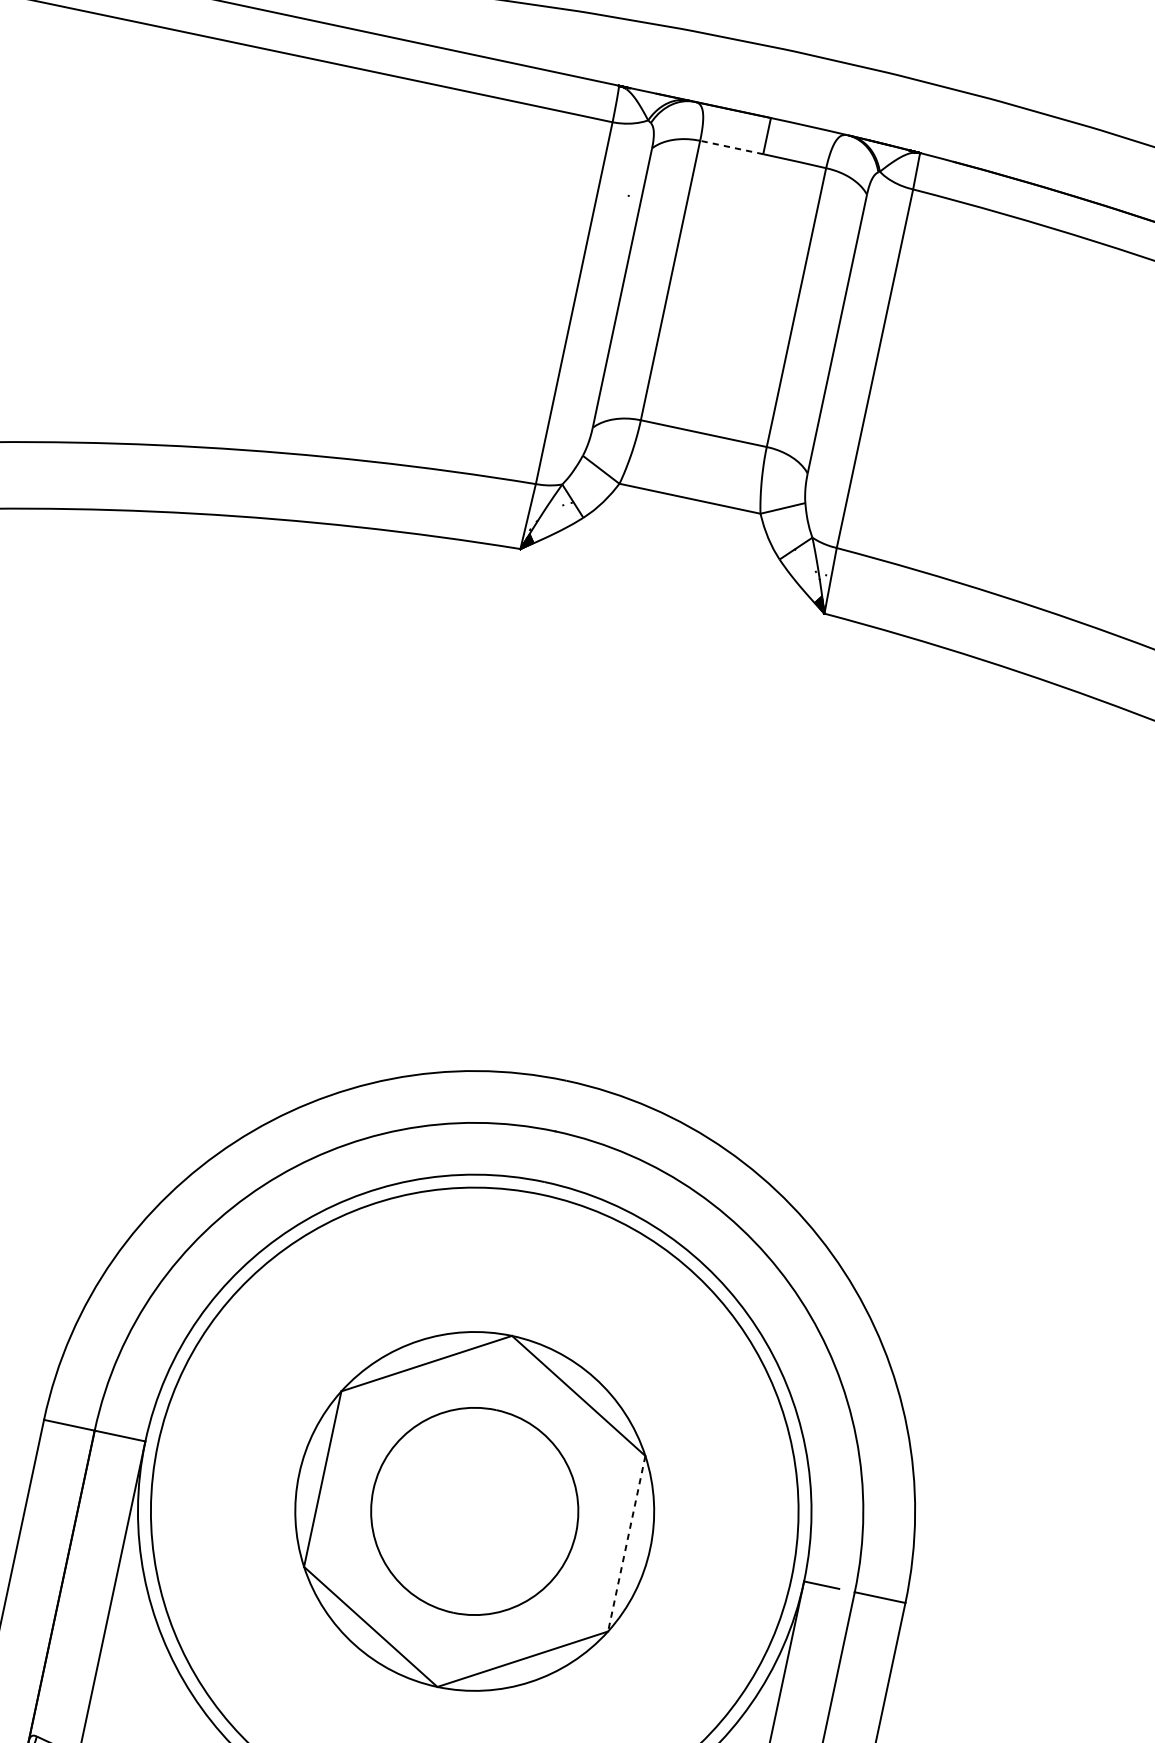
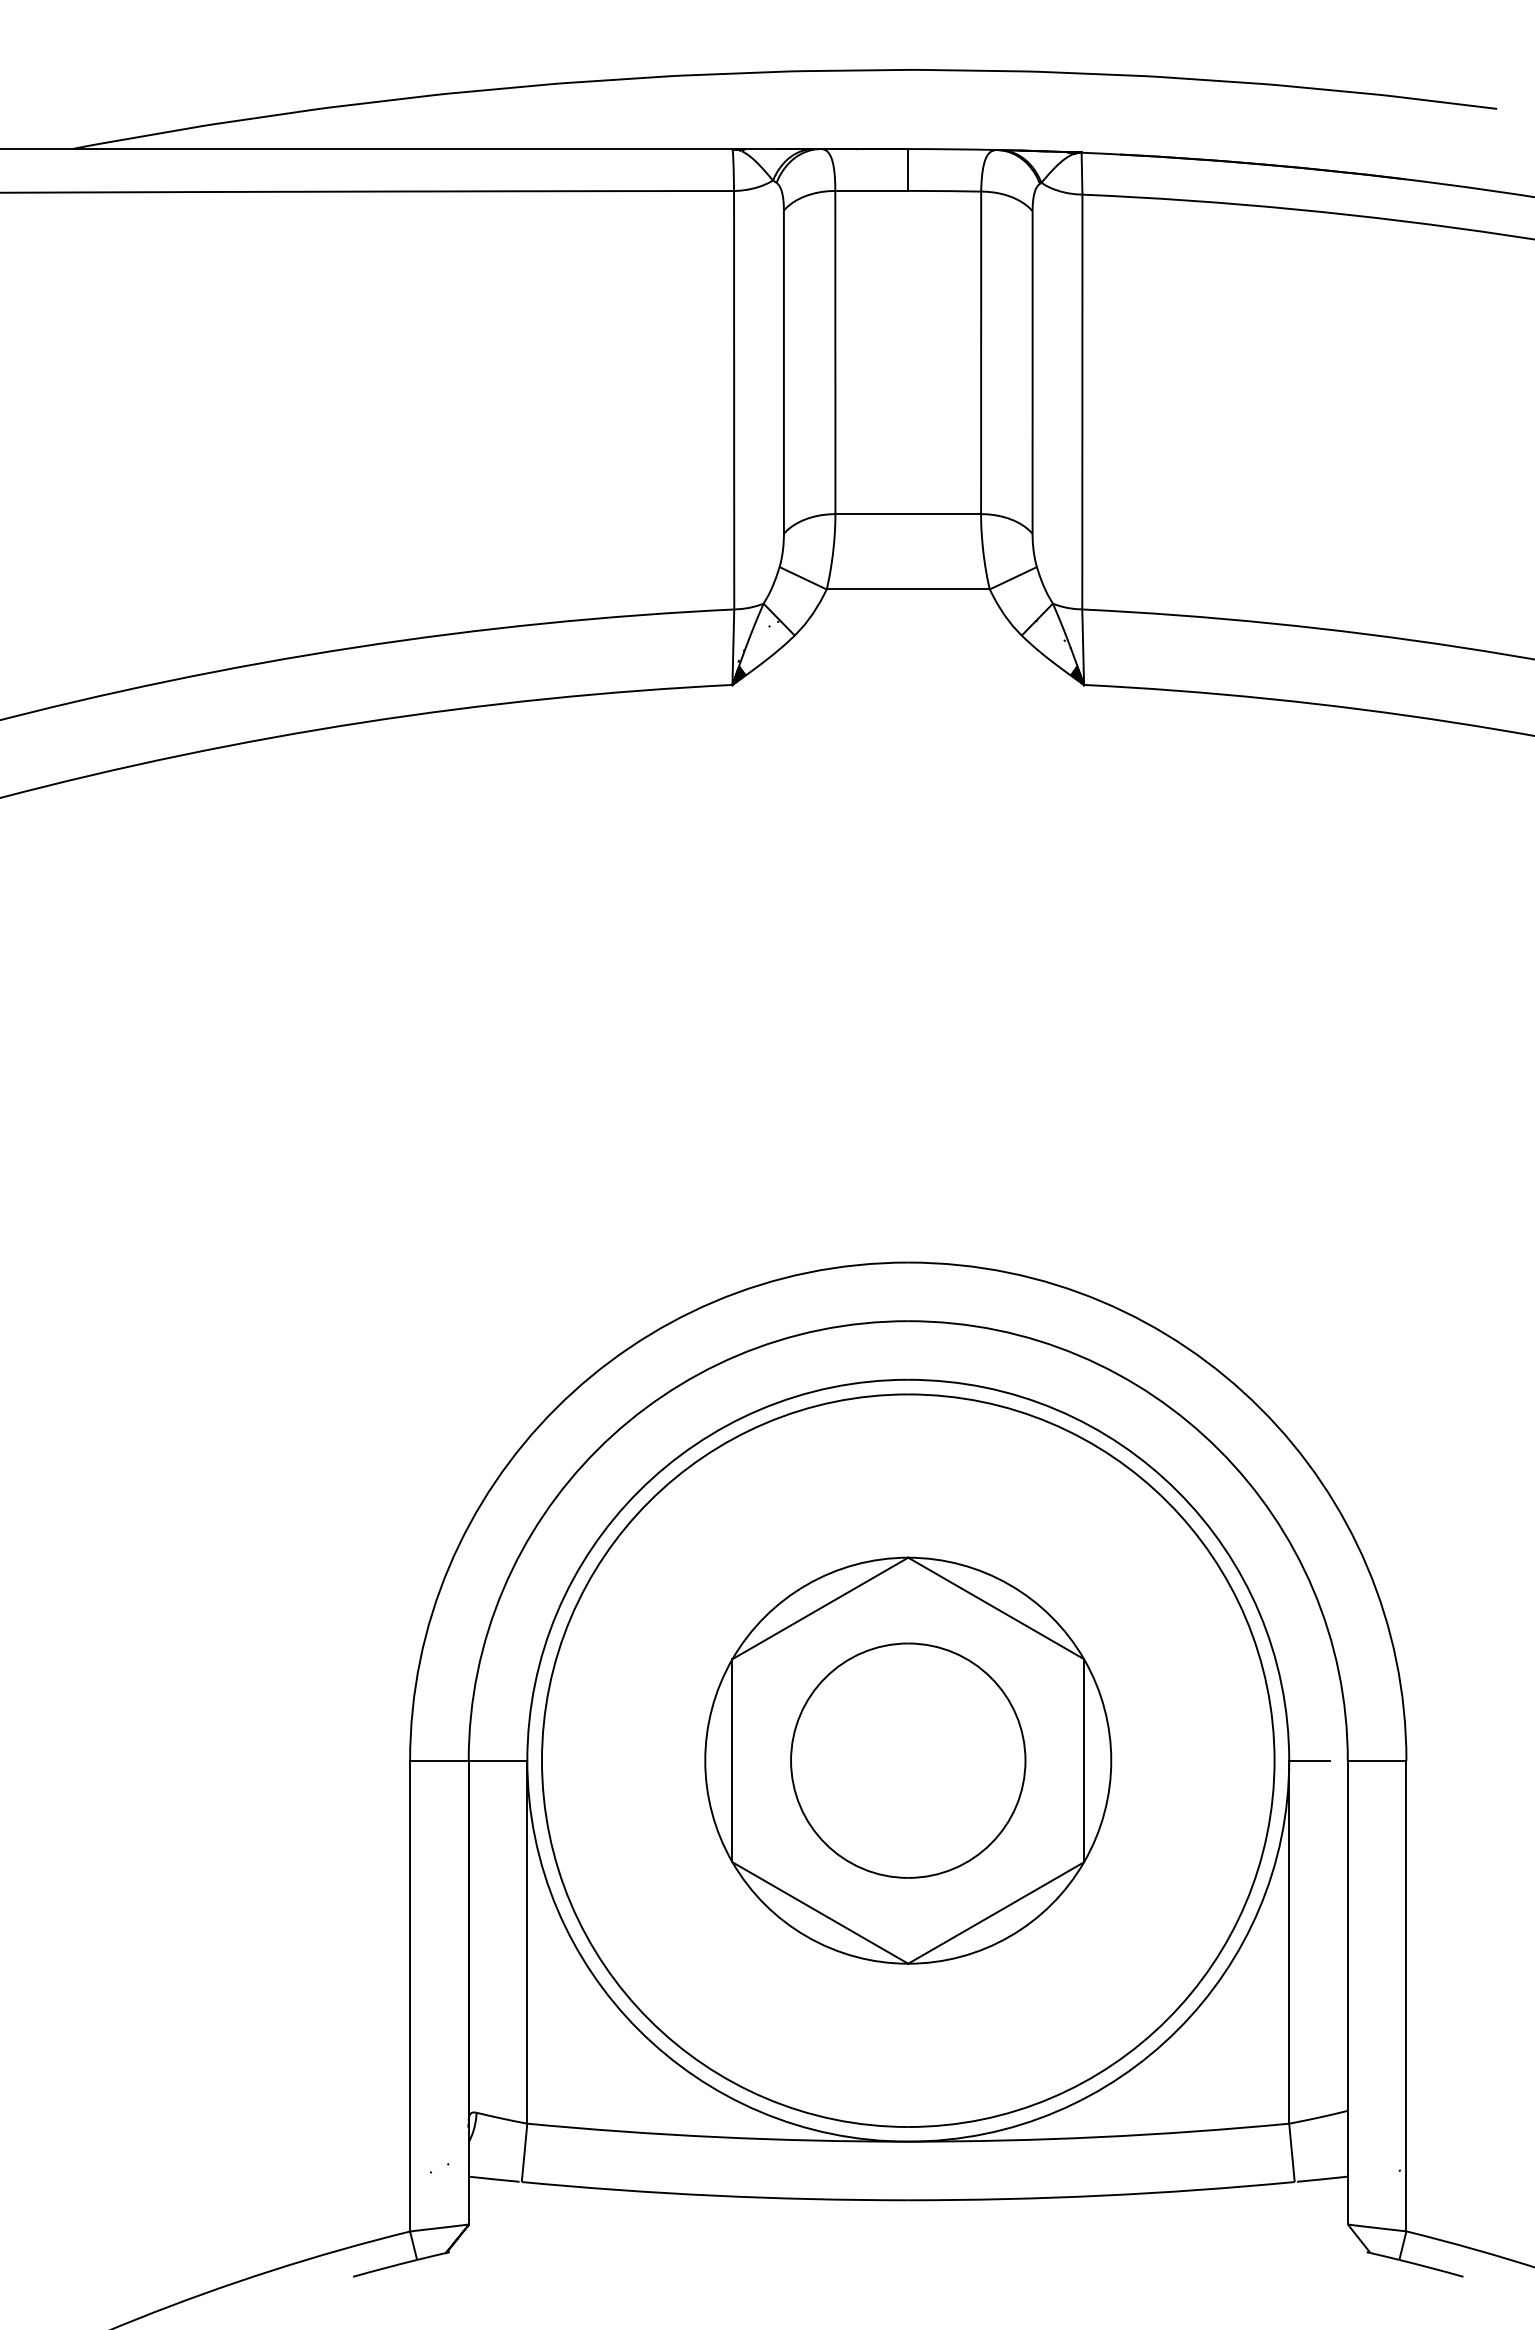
line: (731, 147) -> (871, 190), dashed -> solid
line: (627, 1543) -> (1084, 1760), dashed -> solid

